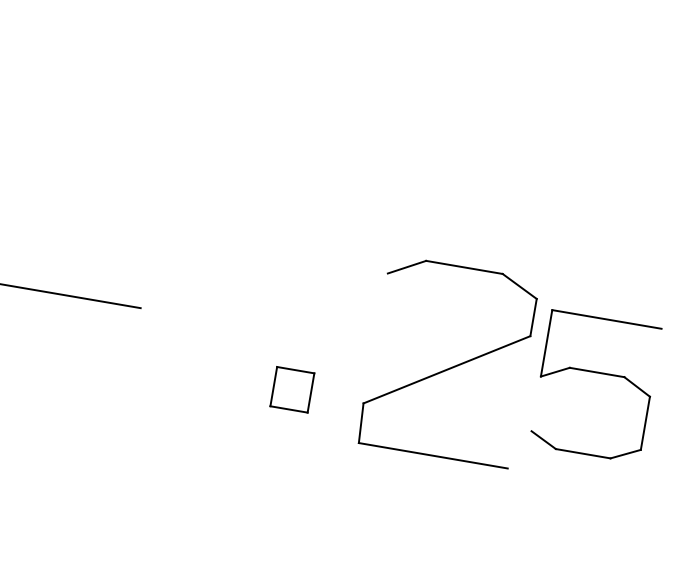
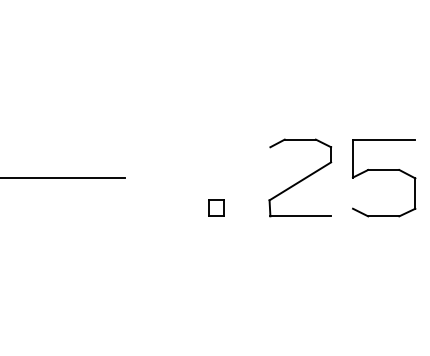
part: (448, 360) -> (300, 177), size x0.71
part: (292, 388) -> (216, 207), size x0.71

